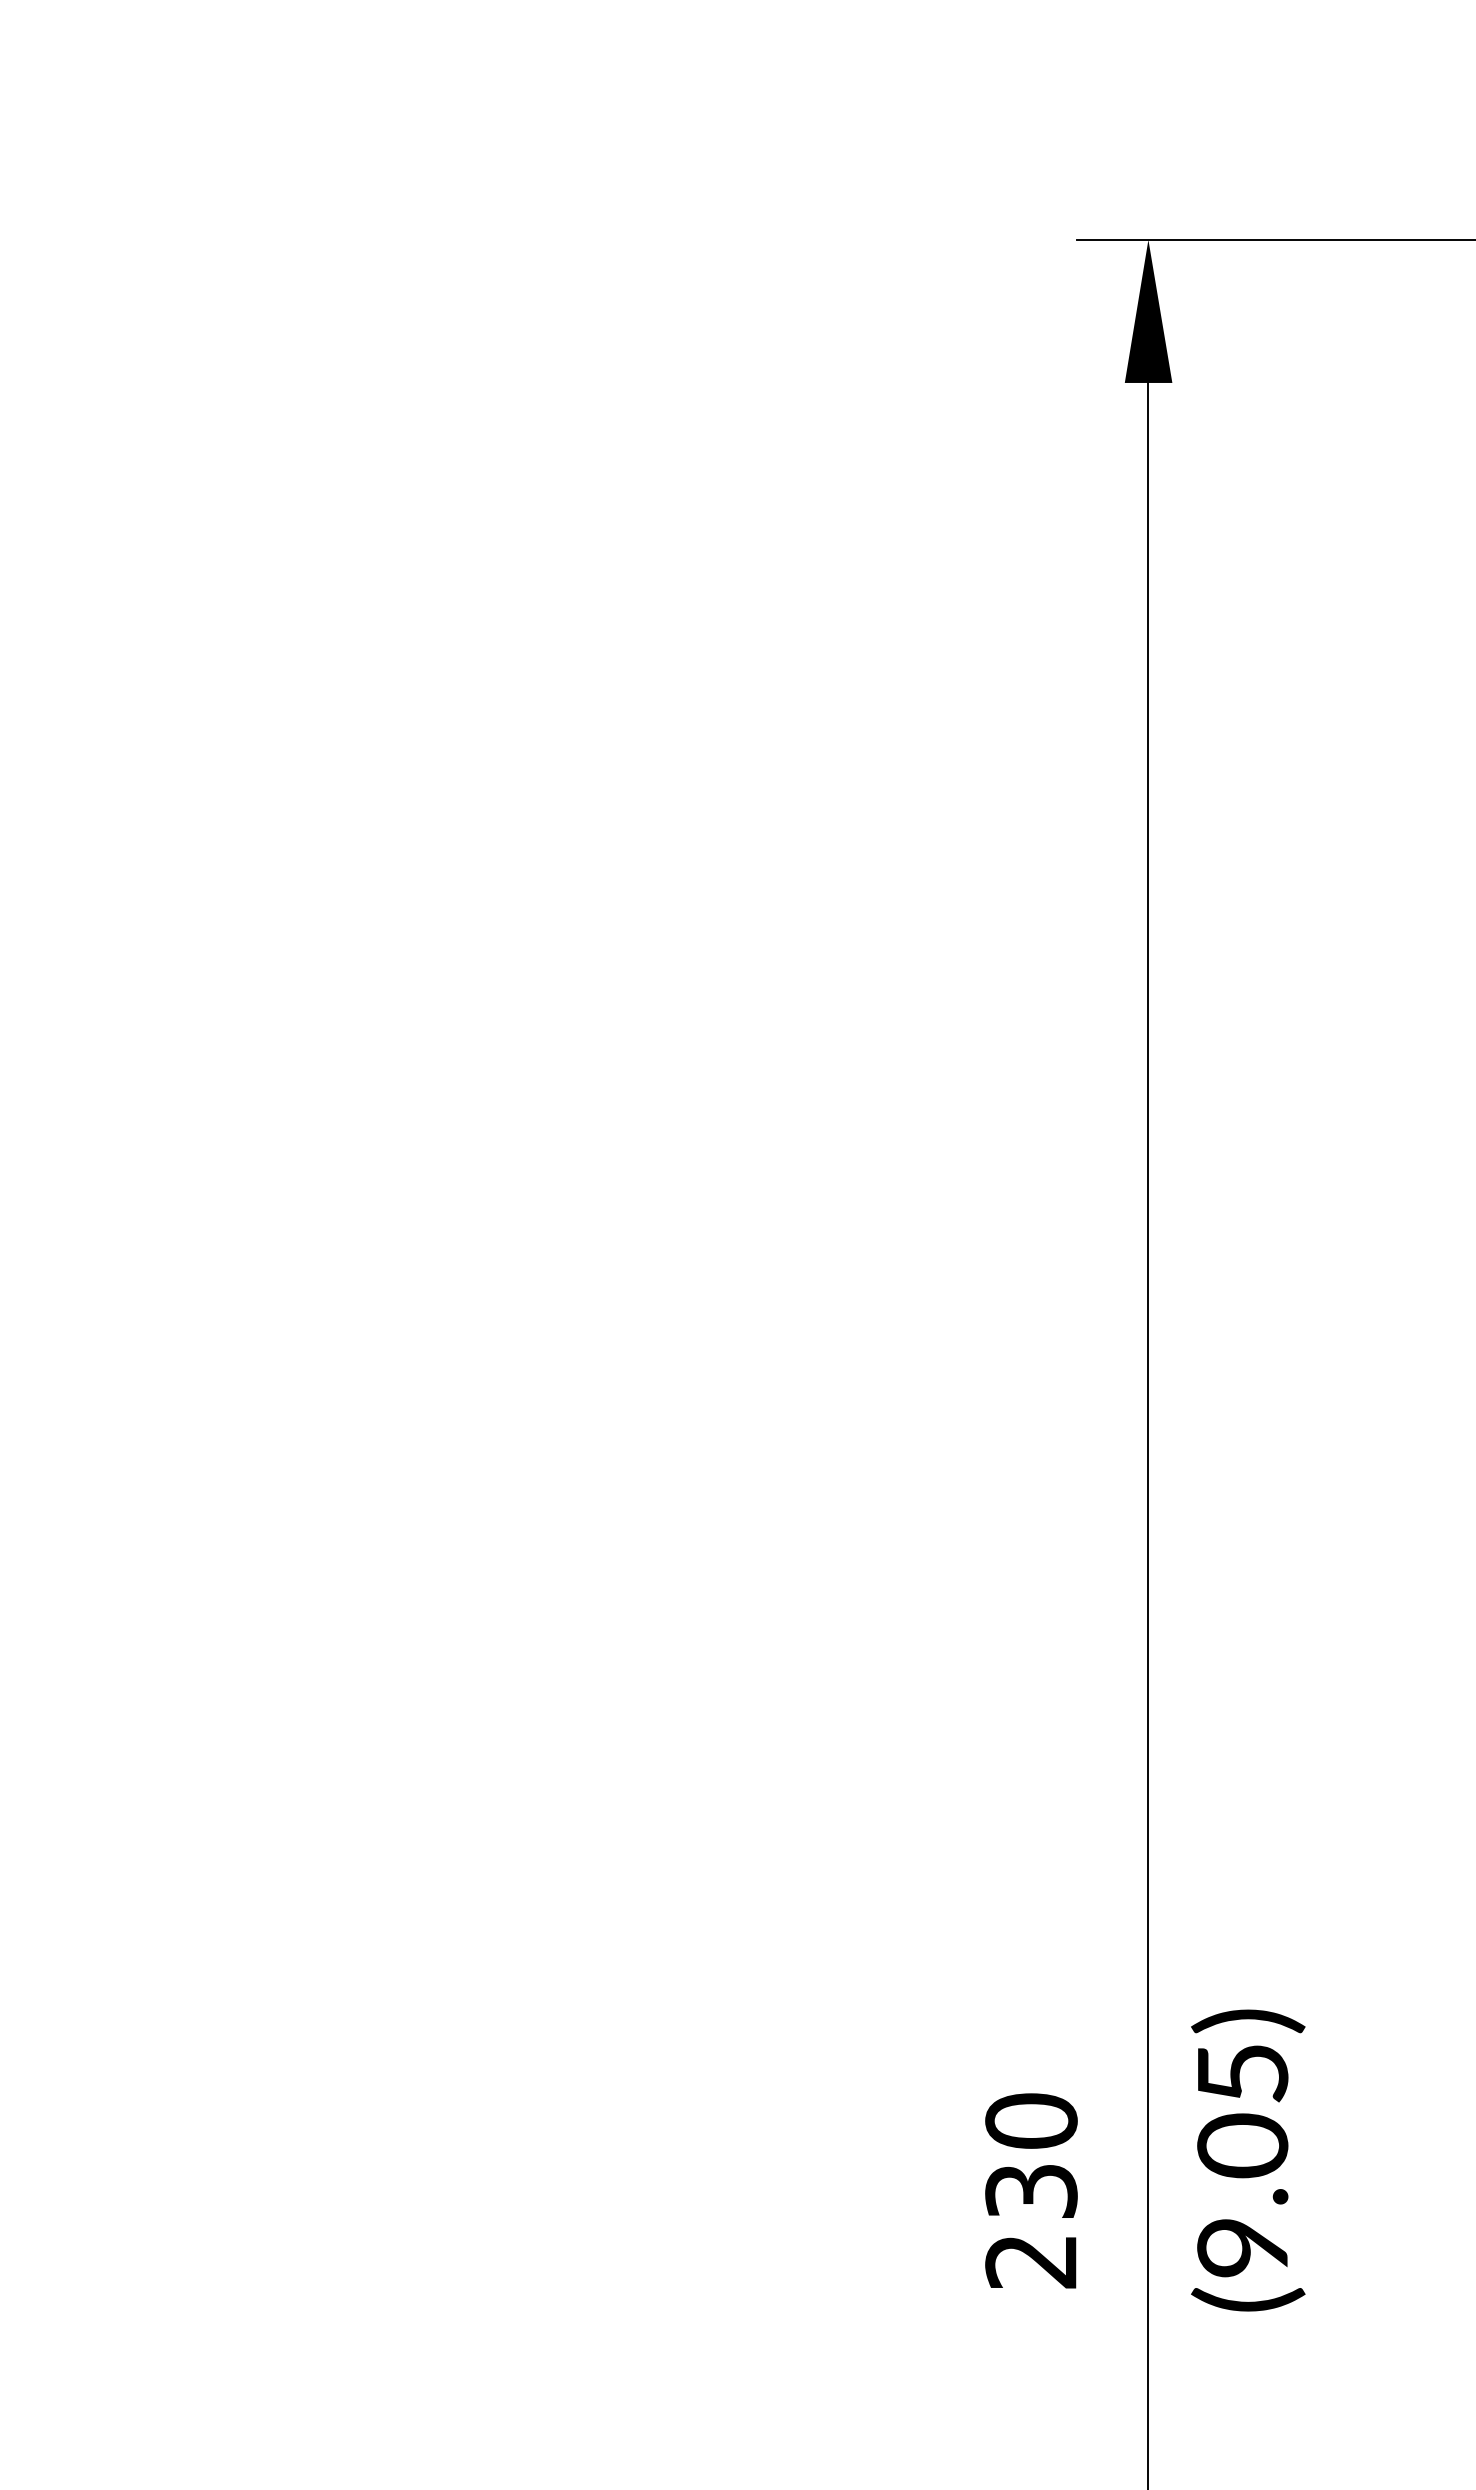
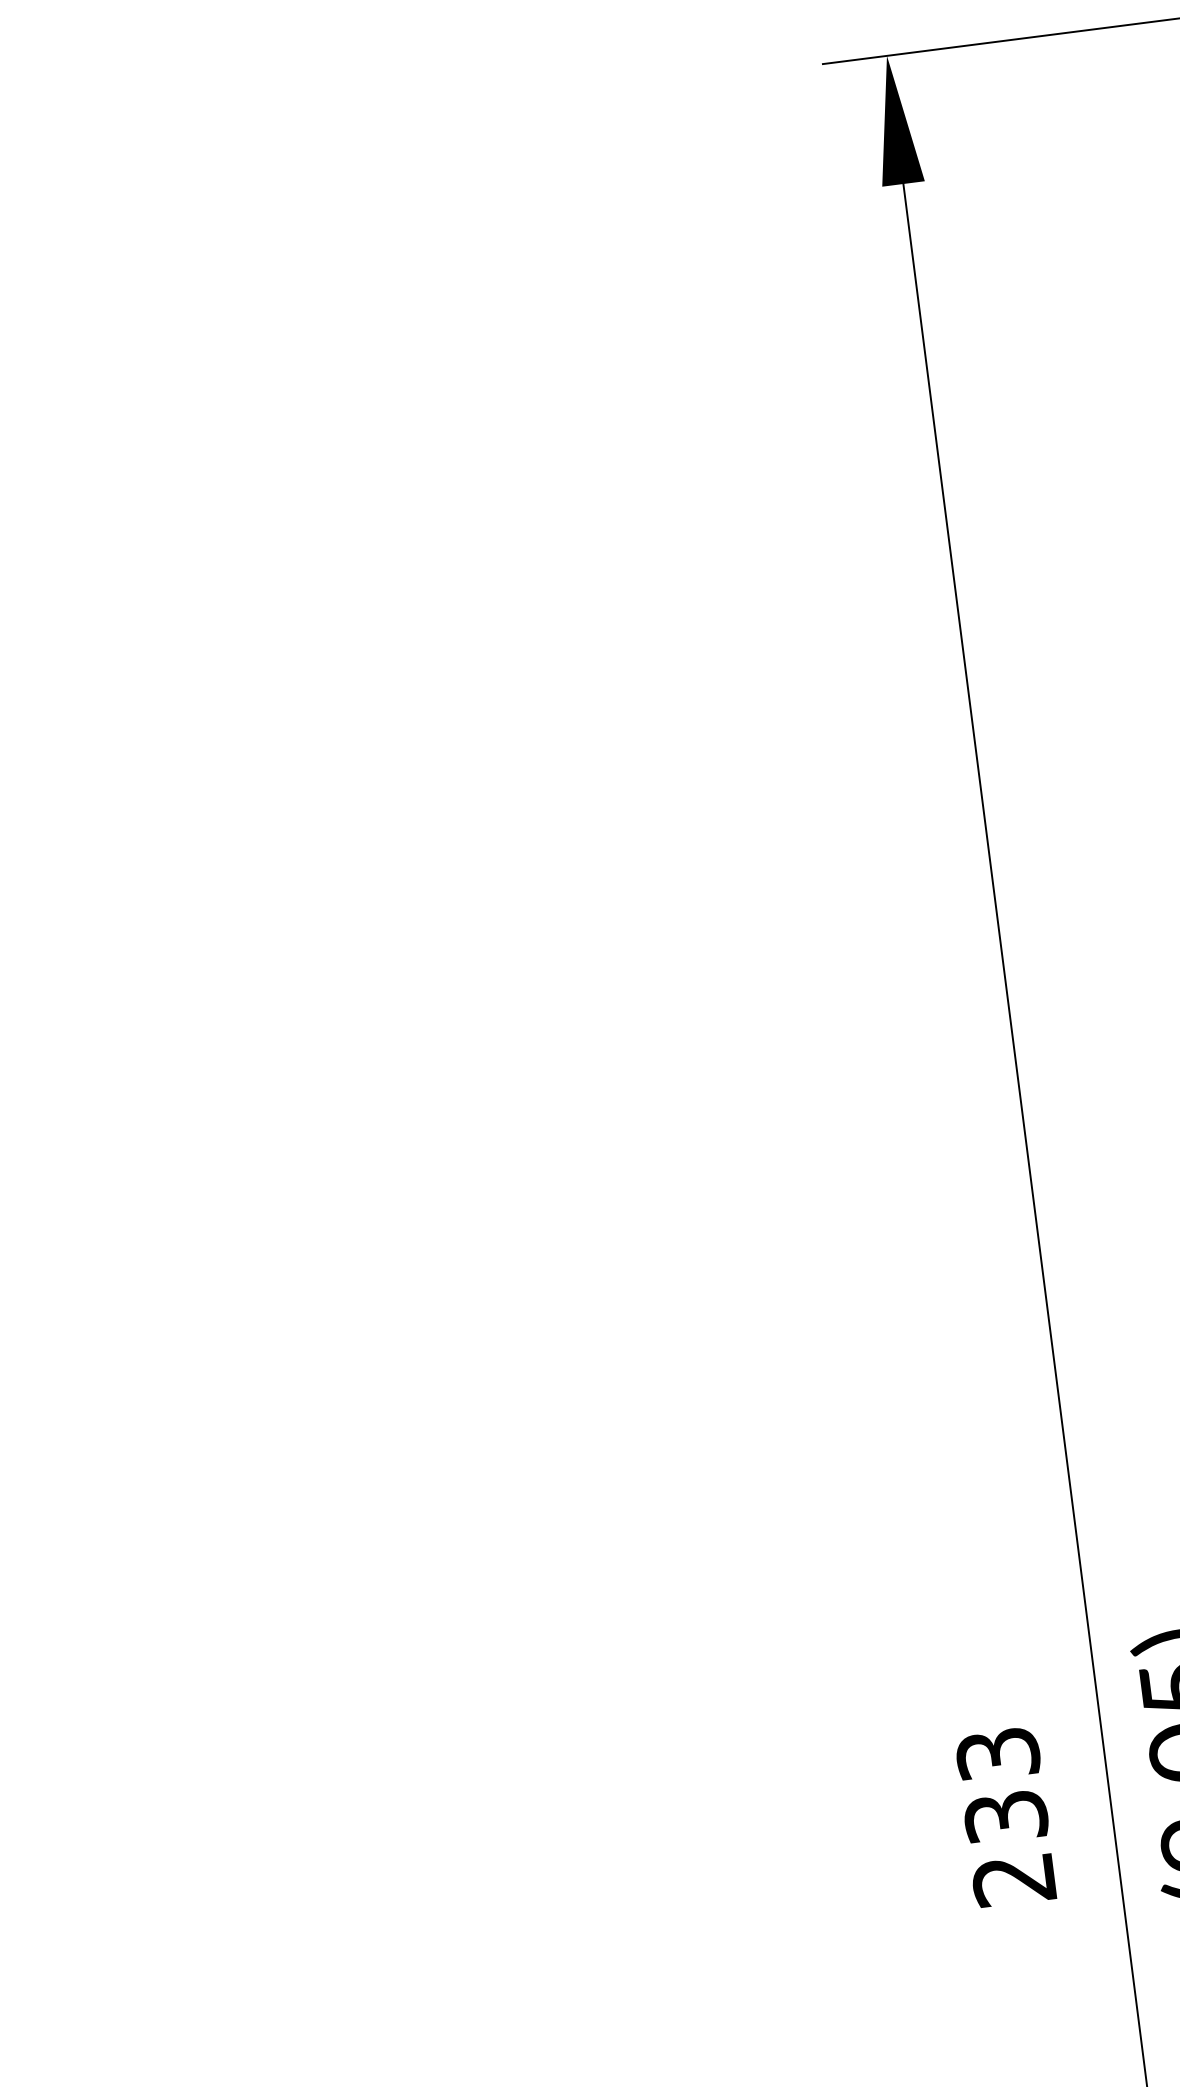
text: (1031, 2120) -> (998, 1753), 230 -> 233

